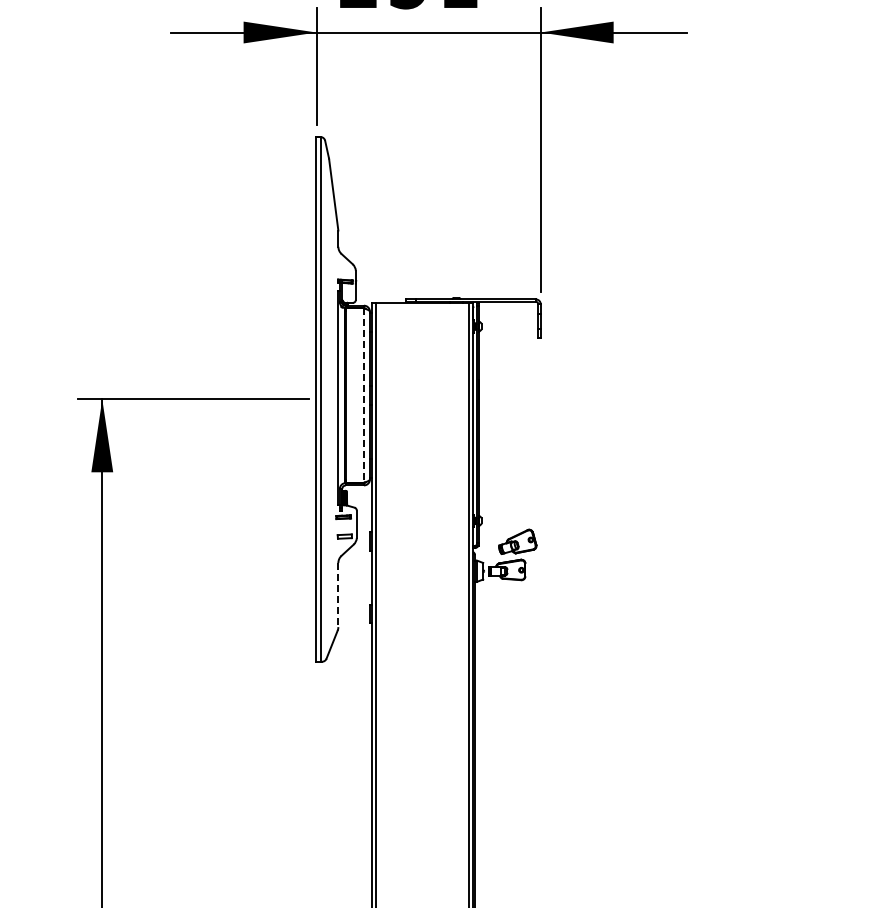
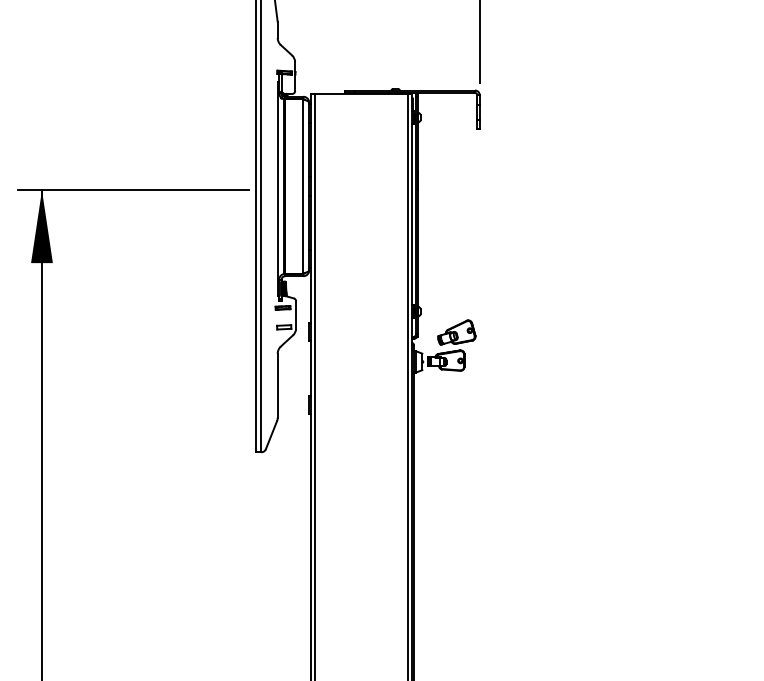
line: (363, 396) -> (302, 187), dashed -> solid
line: (338, 595) -> (277, 386), dashed -> solid

